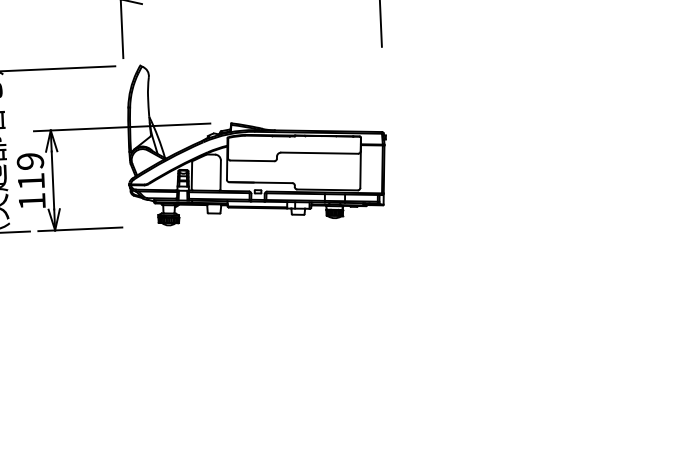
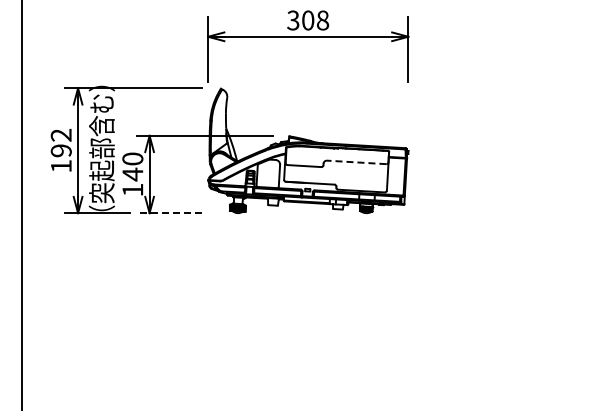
line: (319, 153) -> (356, 162), solid -> dashed
text: (30, 171) -> (132, 166), 119 -> 140
line: (80, 229) -> (169, 213), solid -> dashed

